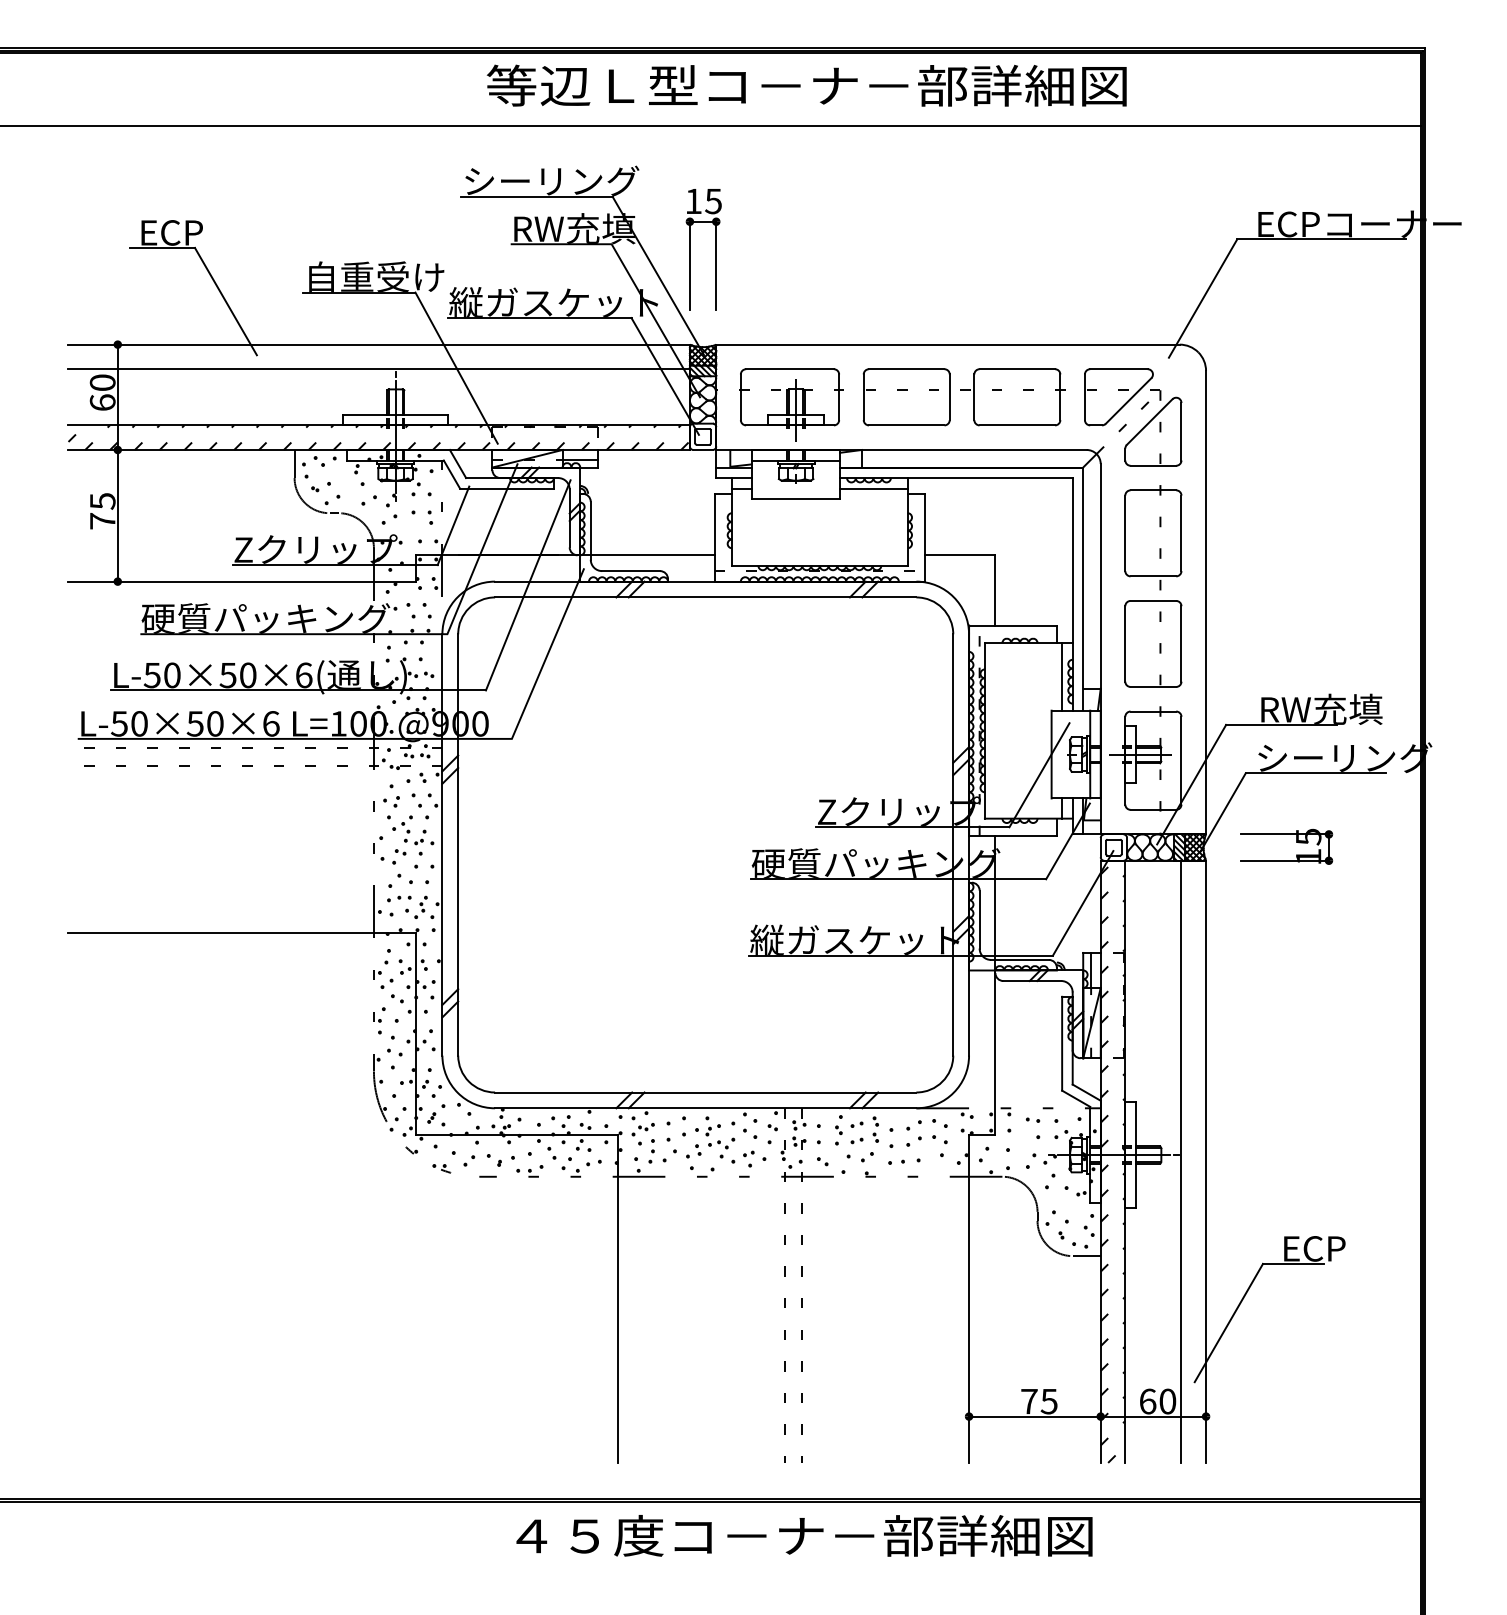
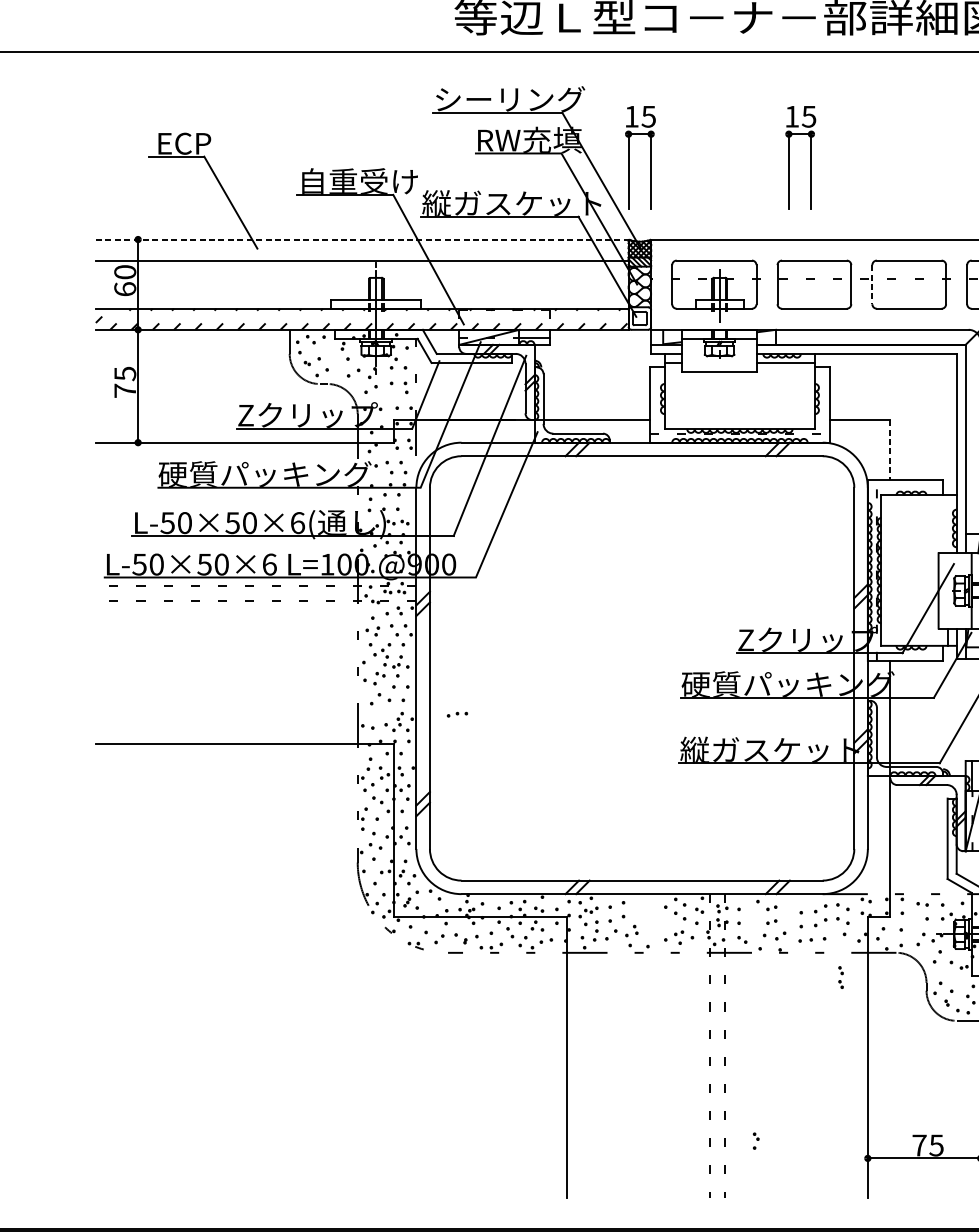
part: (902, 249) -> (810, 157), added
line: (379, 344) -> (362, 239), solid -> dashed
line: (974, 397) -> (872, 284), solid -> dashed
line: (995, 590) -> (890, 450), solid -> dashed
line: (1062, 676) -> (947, 524), removed
part: (399, 898) -> (457, 714), moved
part: (875, 1129) -> (840, 977), moved
part: (838, 1135) -> (755, 1141), moved
part: (715, 1137) -> (650, 919), removed

